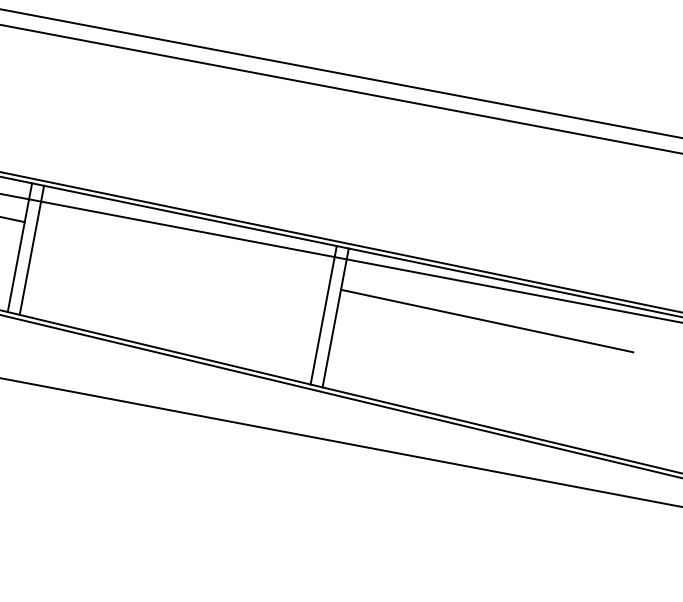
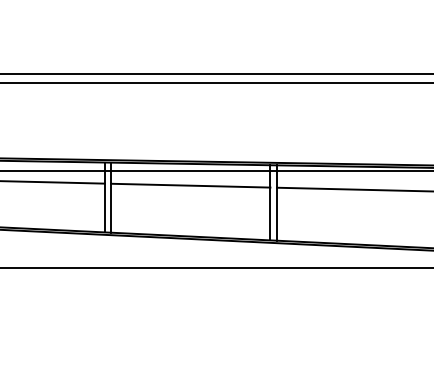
line: (182, 255) -> (190, 185), added

